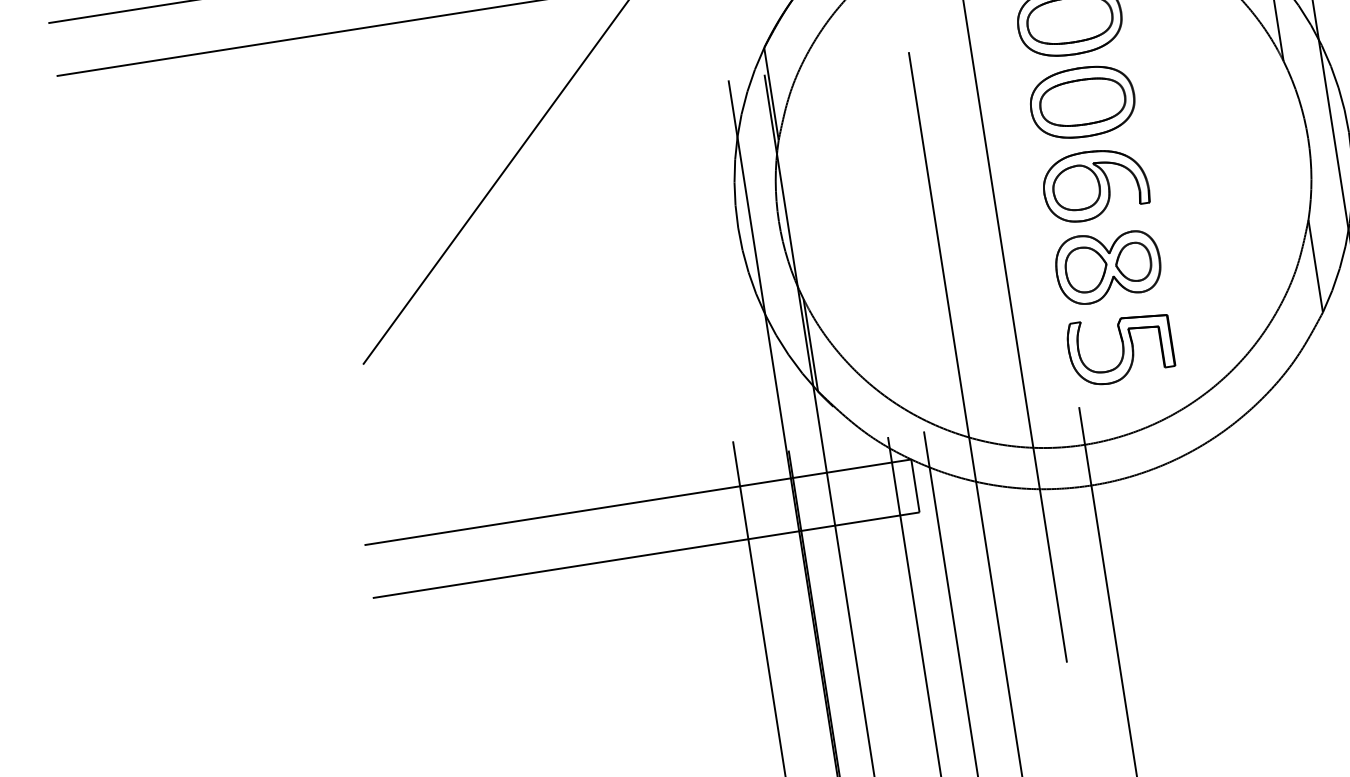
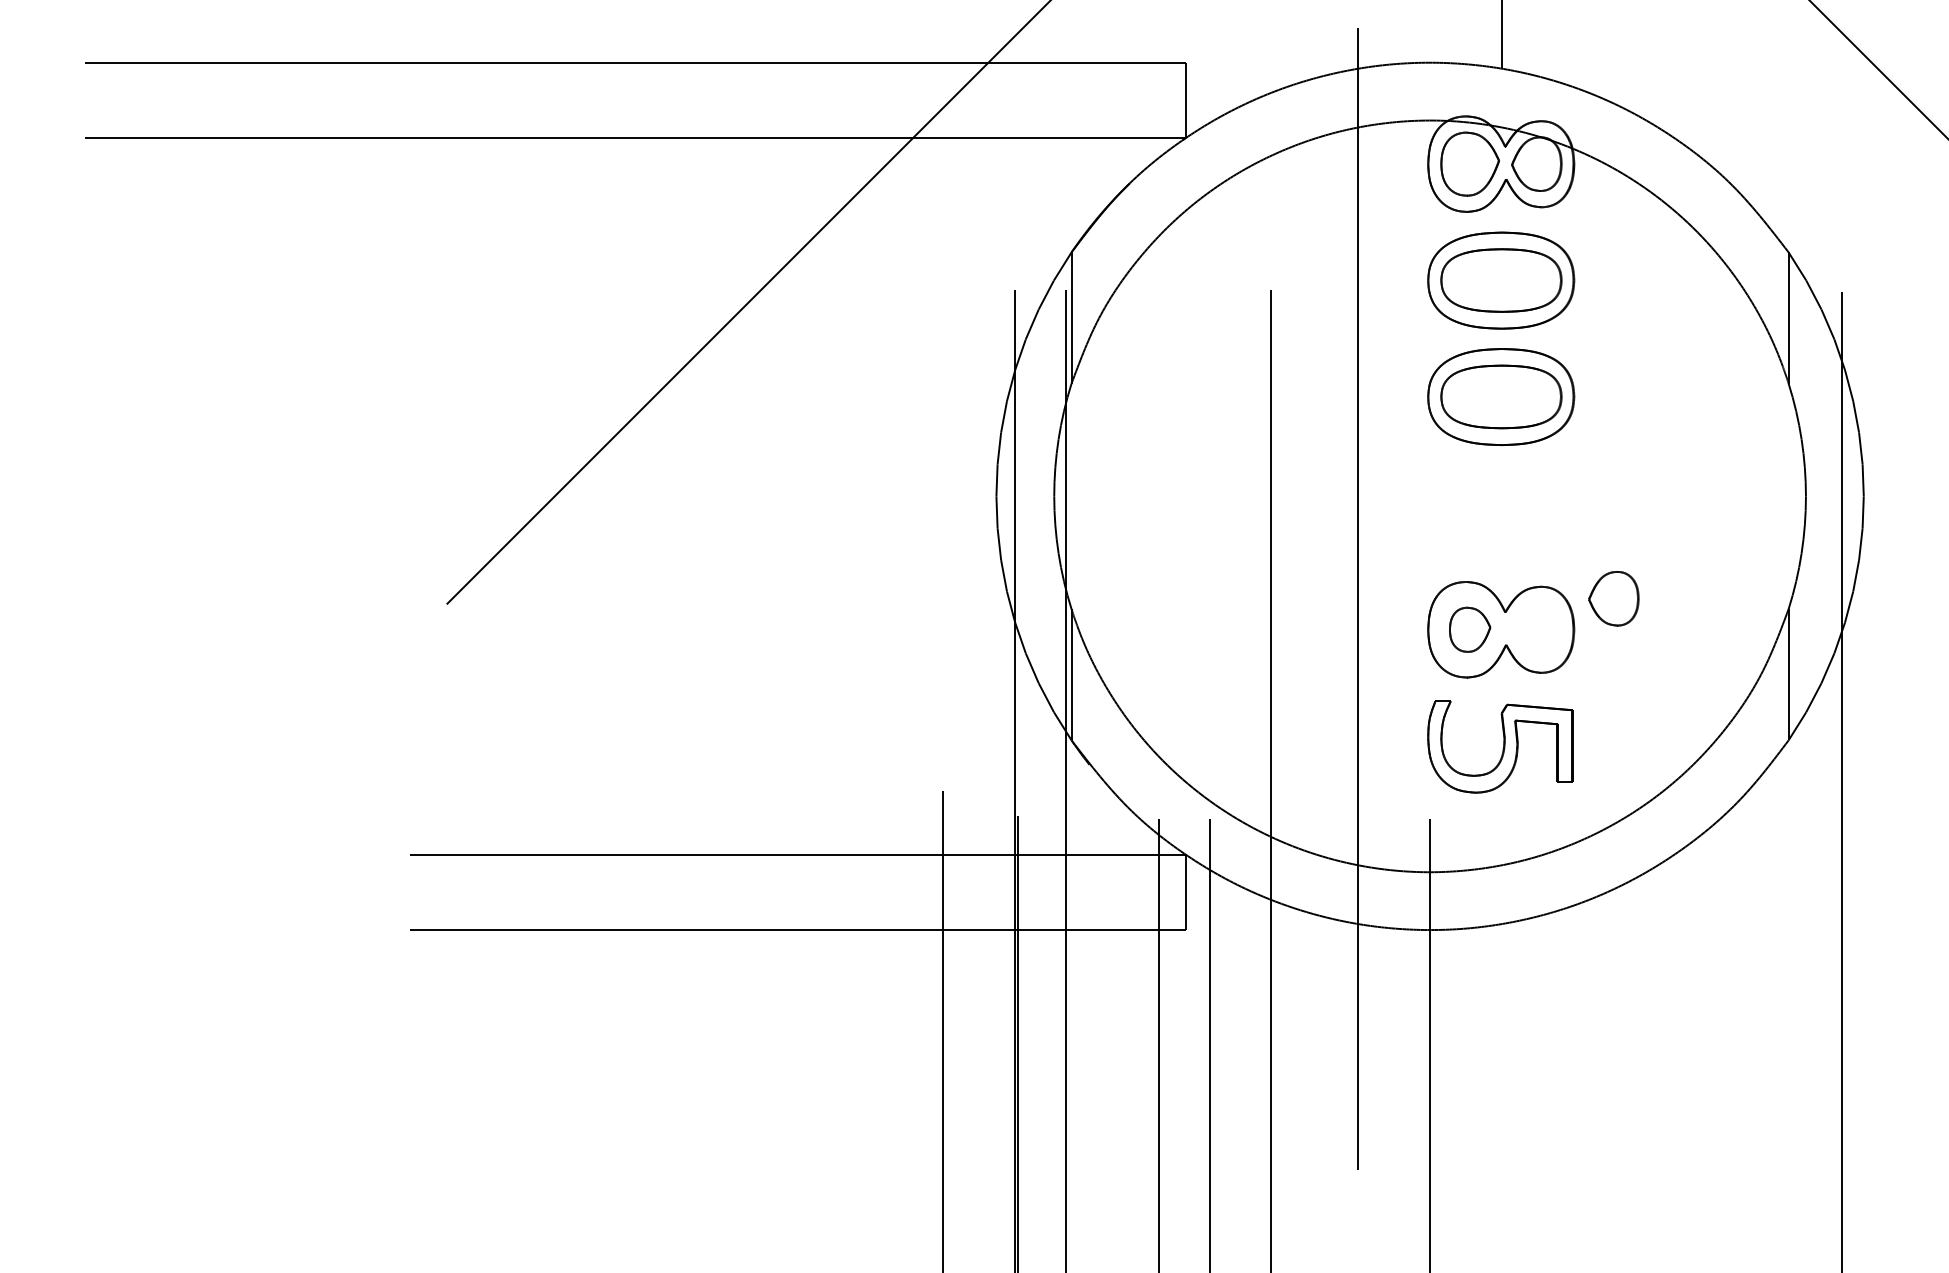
part: (1095, 184) -> (1501, 513), removed
part: (1133, 262) -> (1613, 598), moved
part: (1086, 269) -> (1469, 629), size x0.7

